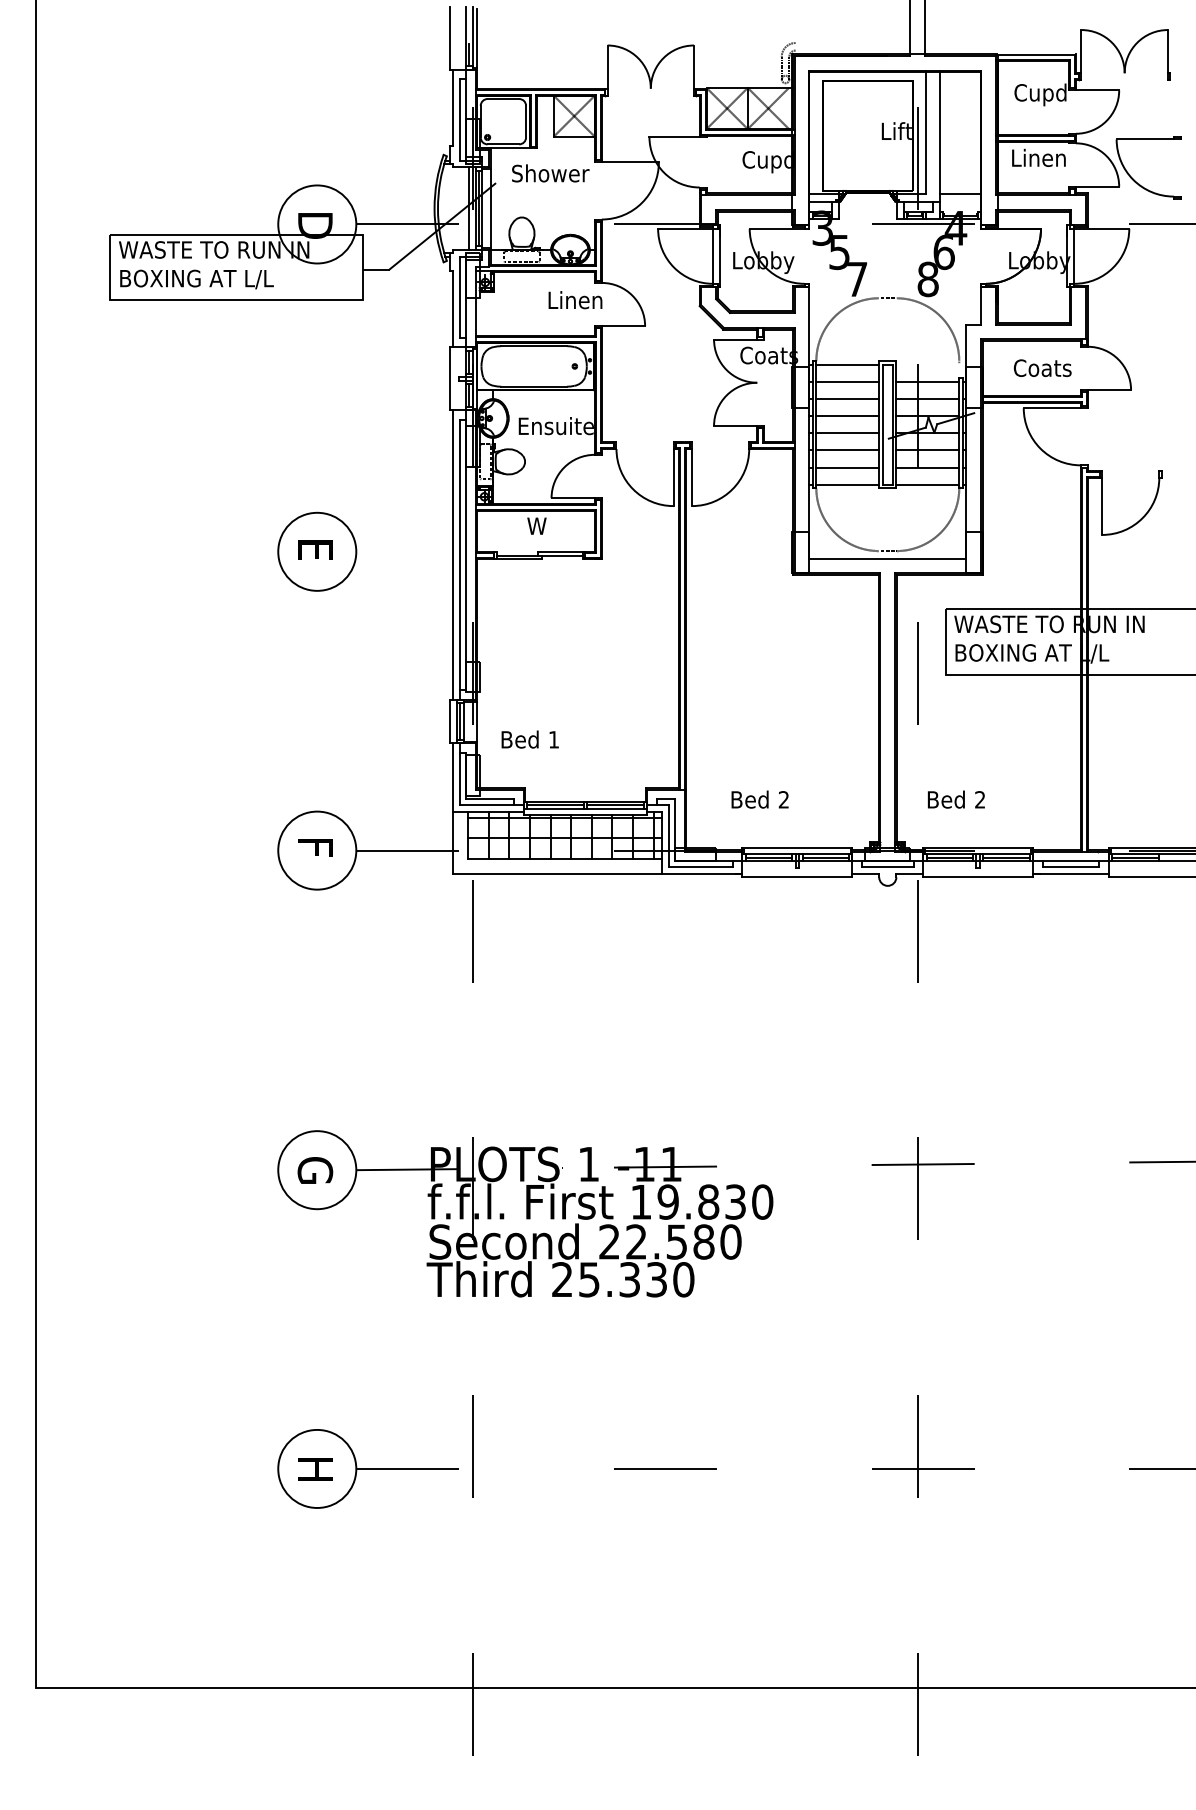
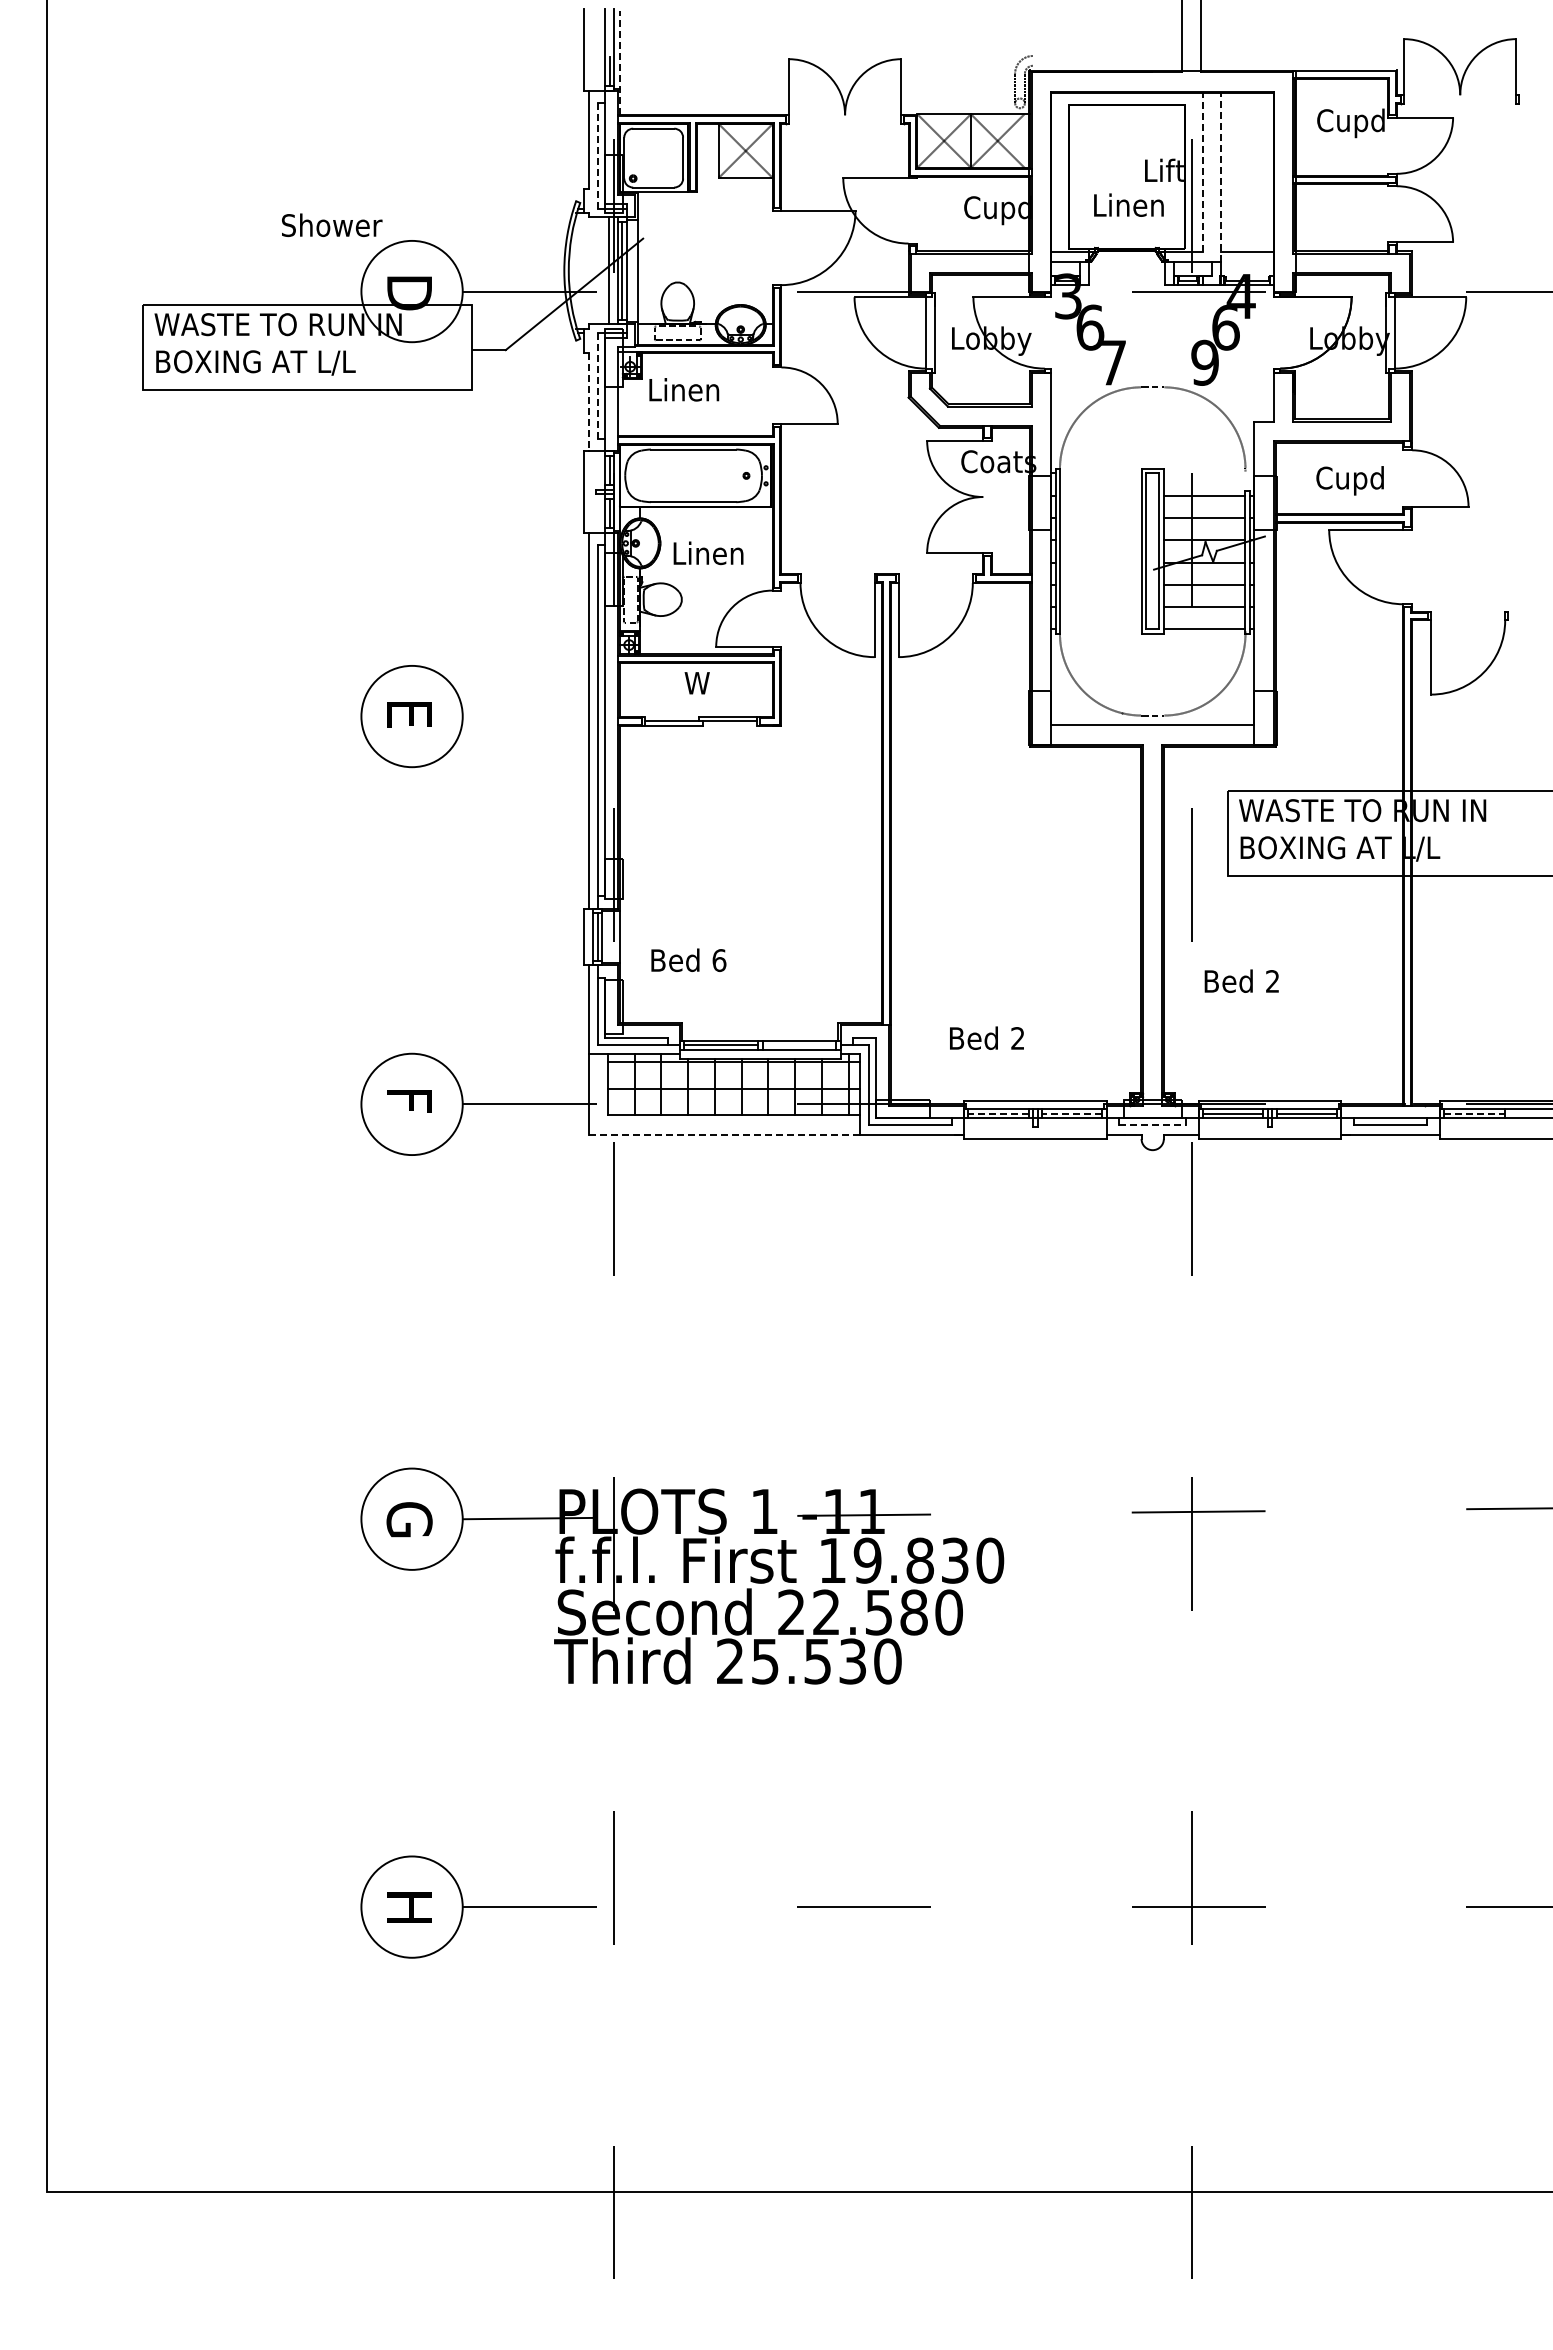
line: (477, 48) -> (619, 63), solid -> dashed
line: (460, 119) -> (597, 155), solid -> dashed
line: (926, 132) -> (1202, 171), solid -> dashed
line: (940, 135) -> (1220, 176), solid -> dashed
text: (1038, 157) -> (1128, 204), moved
text: (551, 172) -> (332, 224), moved
part: (1137, 182) -> (1476, 236), removed
text: (839, 252) -> (1090, 327), 5 -> 6
text: (927, 279) -> (1204, 362), 8 -> 9
line: (460, 297) -> (597, 386), solid -> dashed
text: (575, 299) -> (684, 389), moved
line: (453, 309) -> (588, 402), solid -> dashed
line: (847, 364) -> (1100, 473), removed
text: (1050, 370) -> (1363, 480), Coats -> Cupd
line: (847, 381) -> (1100, 495), removed
line: (847, 399) -> (1100, 518), removed
line: (847, 416) -> (1100, 540), removed
text: (557, 426) -> (723, 553), Ensuite -> Linen
line: (847, 433) -> (1100, 562), removed
line: (847, 450) -> (1100, 584), removed
line: (847, 467) -> (1100, 607), removed
line: (847, 484) -> (1100, 629), removed
text: (554, 739) -> (719, 960), 1 -> 6
text: (956, 799) -> (1241, 980), moved
line: (615, 805) -> (799, 1045), removed
line: (769, 857) -> (998, 1113), solid -> dashed
line: (825, 857) -> (1071, 1113), solid -> dashed
line: (1135, 857) -> (1474, 1113), solid -> dashed
line: (888, 866) -> (1153, 1125), solid -> dashed
line: (557, 873) -> (724, 1134), solid -> dashed
text: (629, 1278) -> (817, 1660), 25.330 -> 25.530

